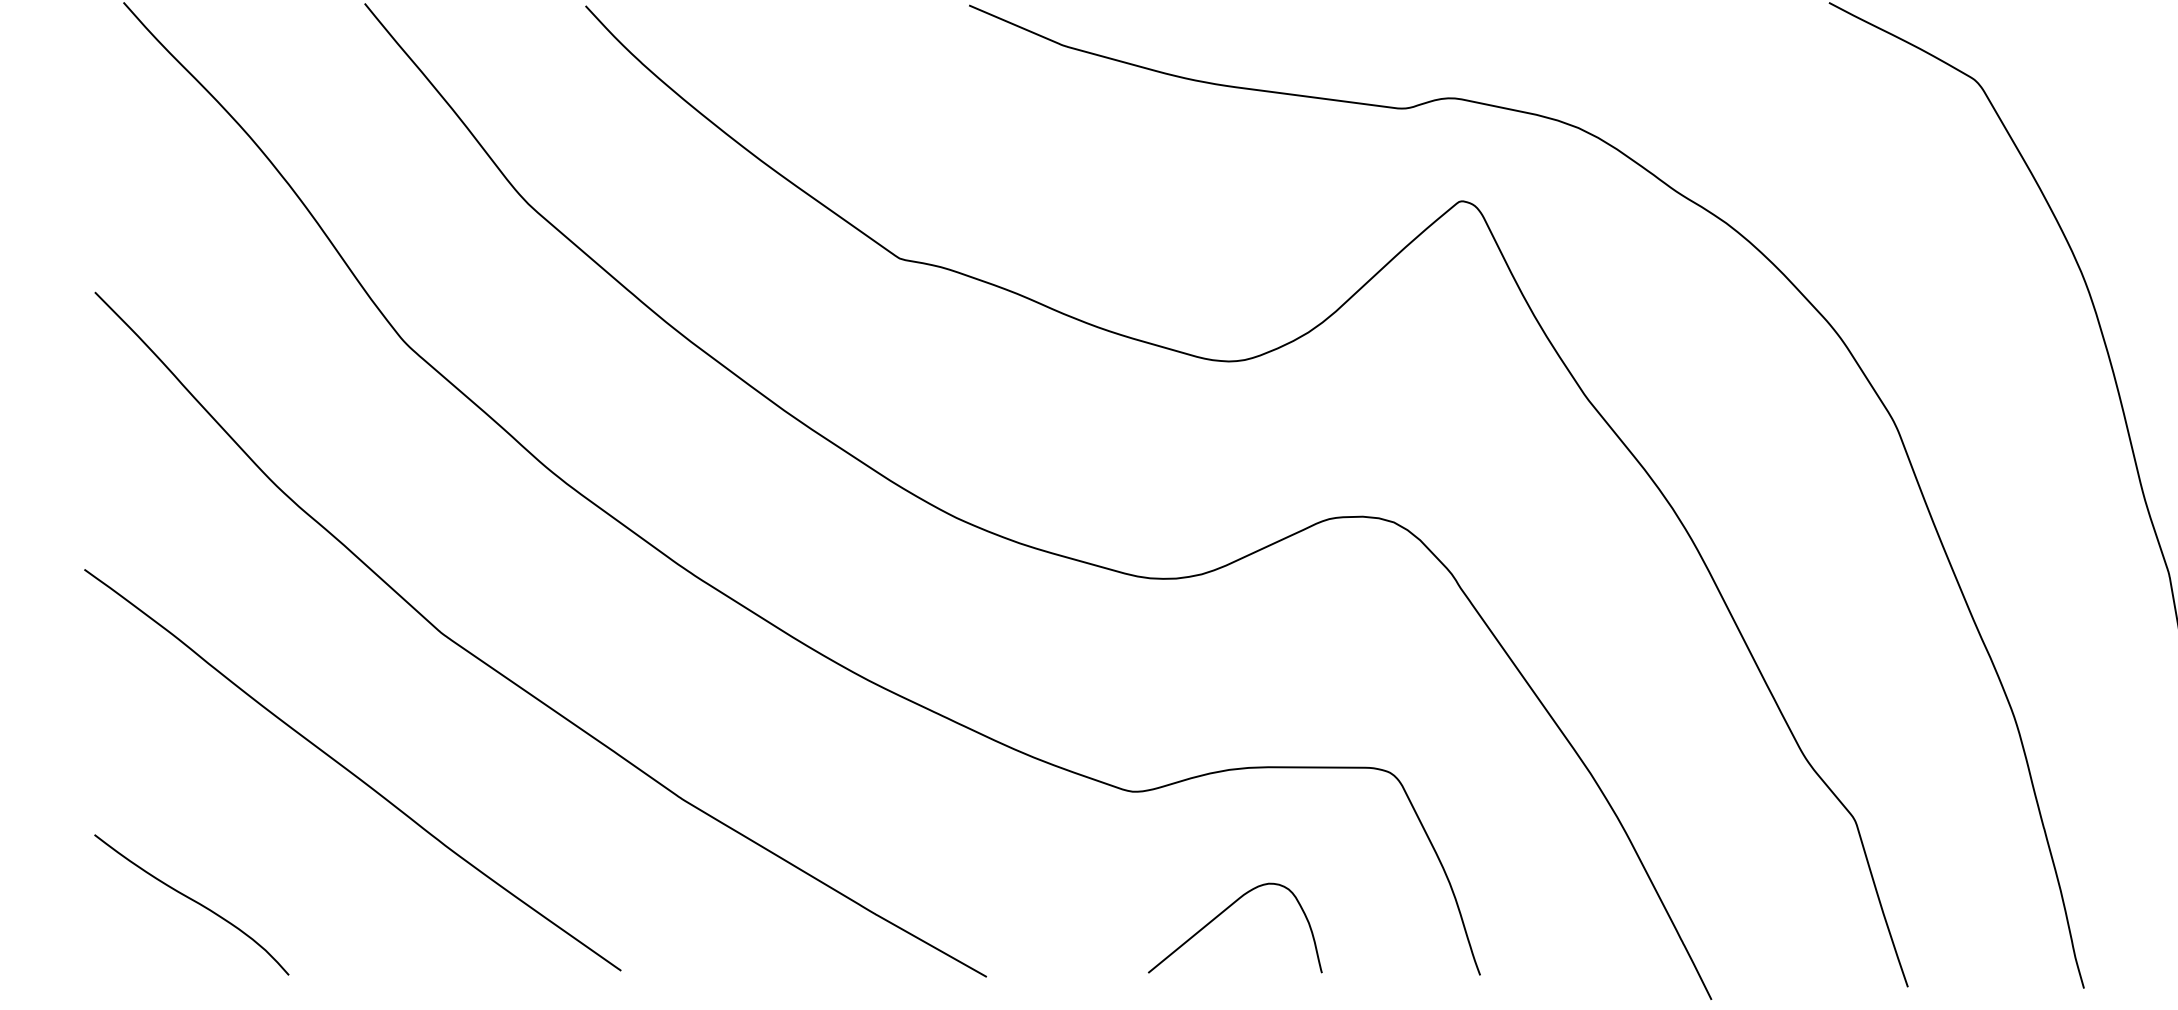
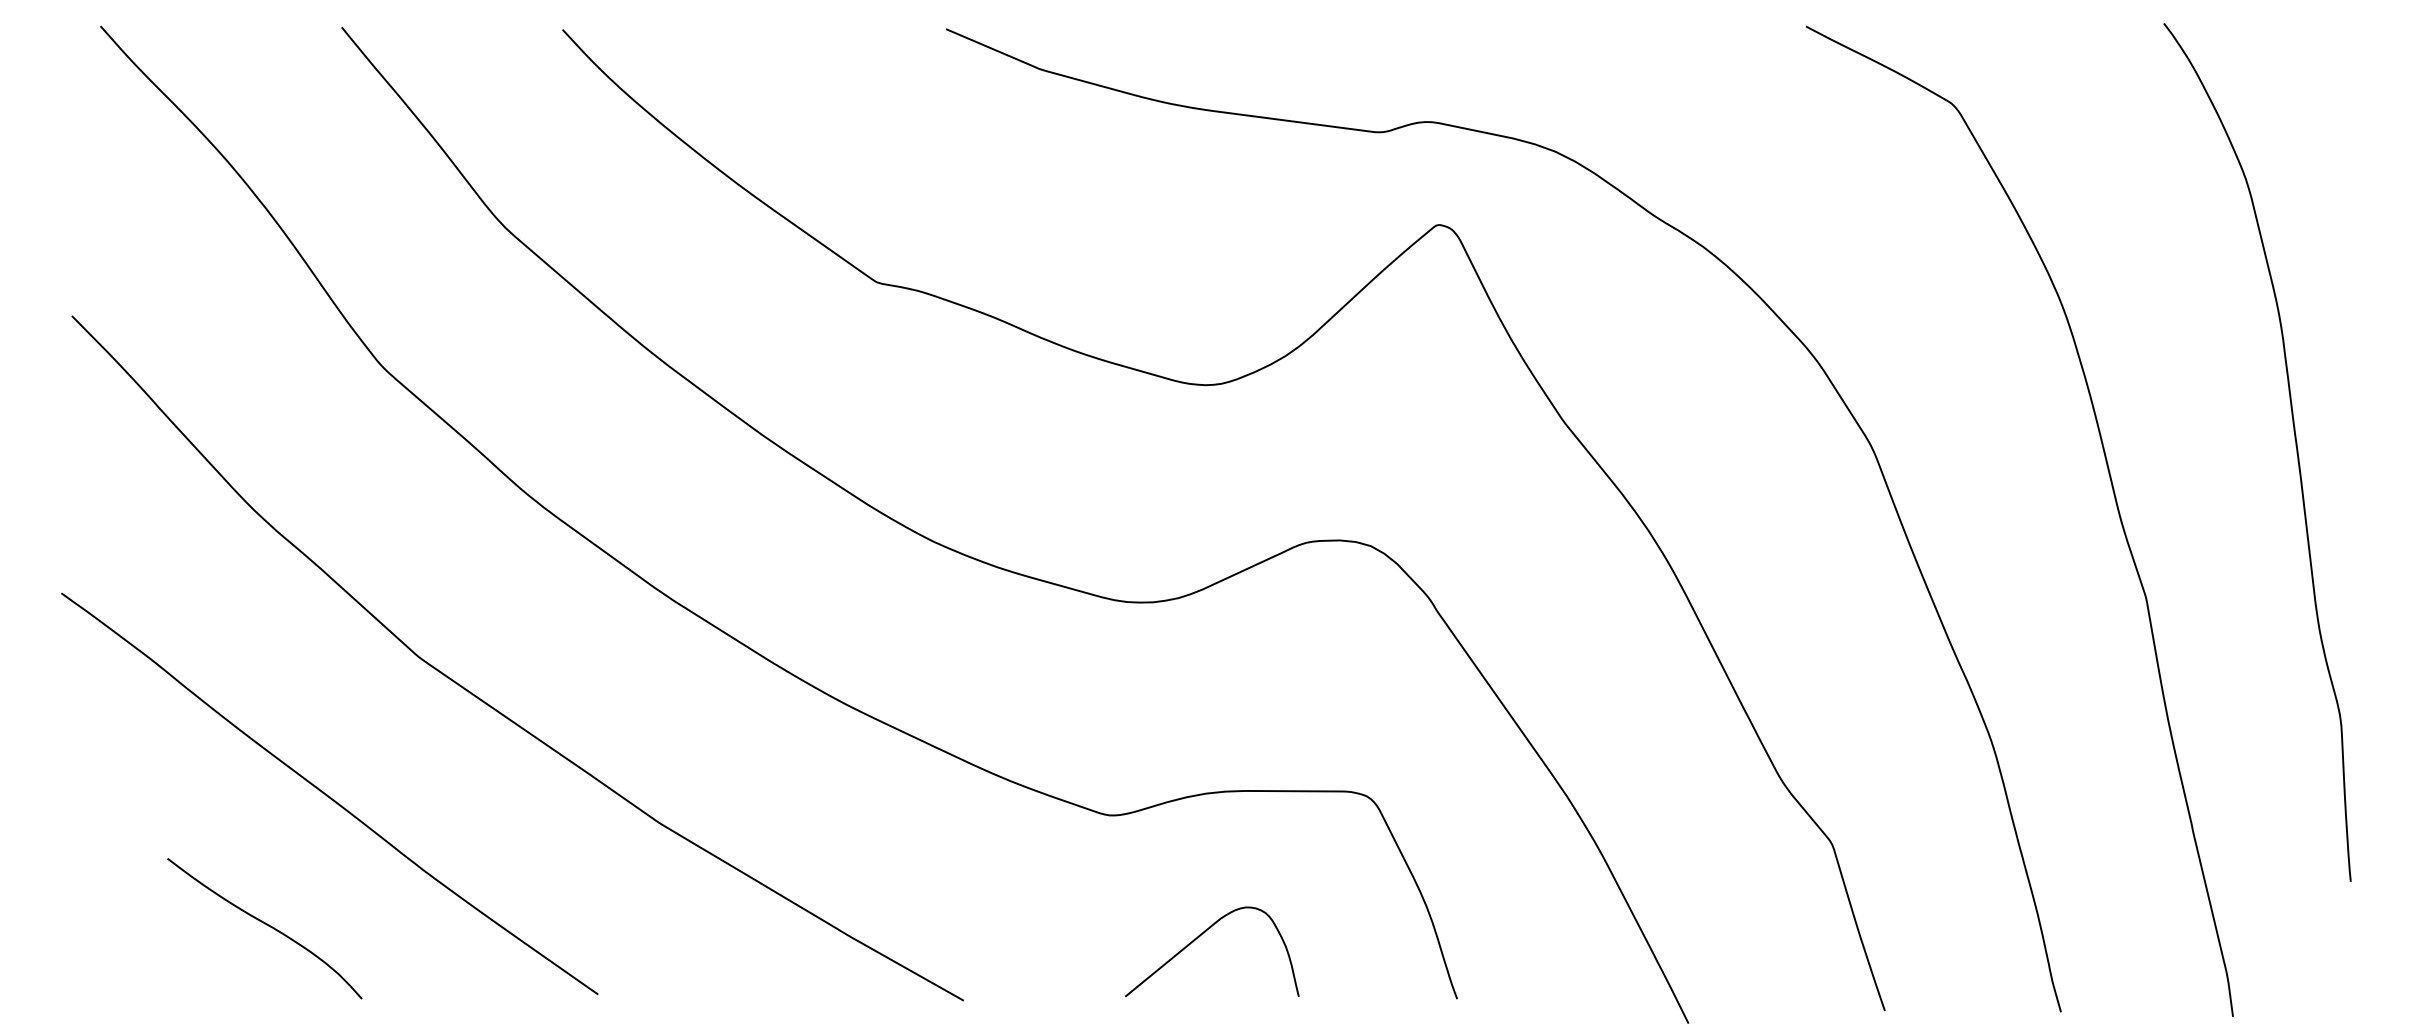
curve: (193, 901) -> (266, 925), moved

